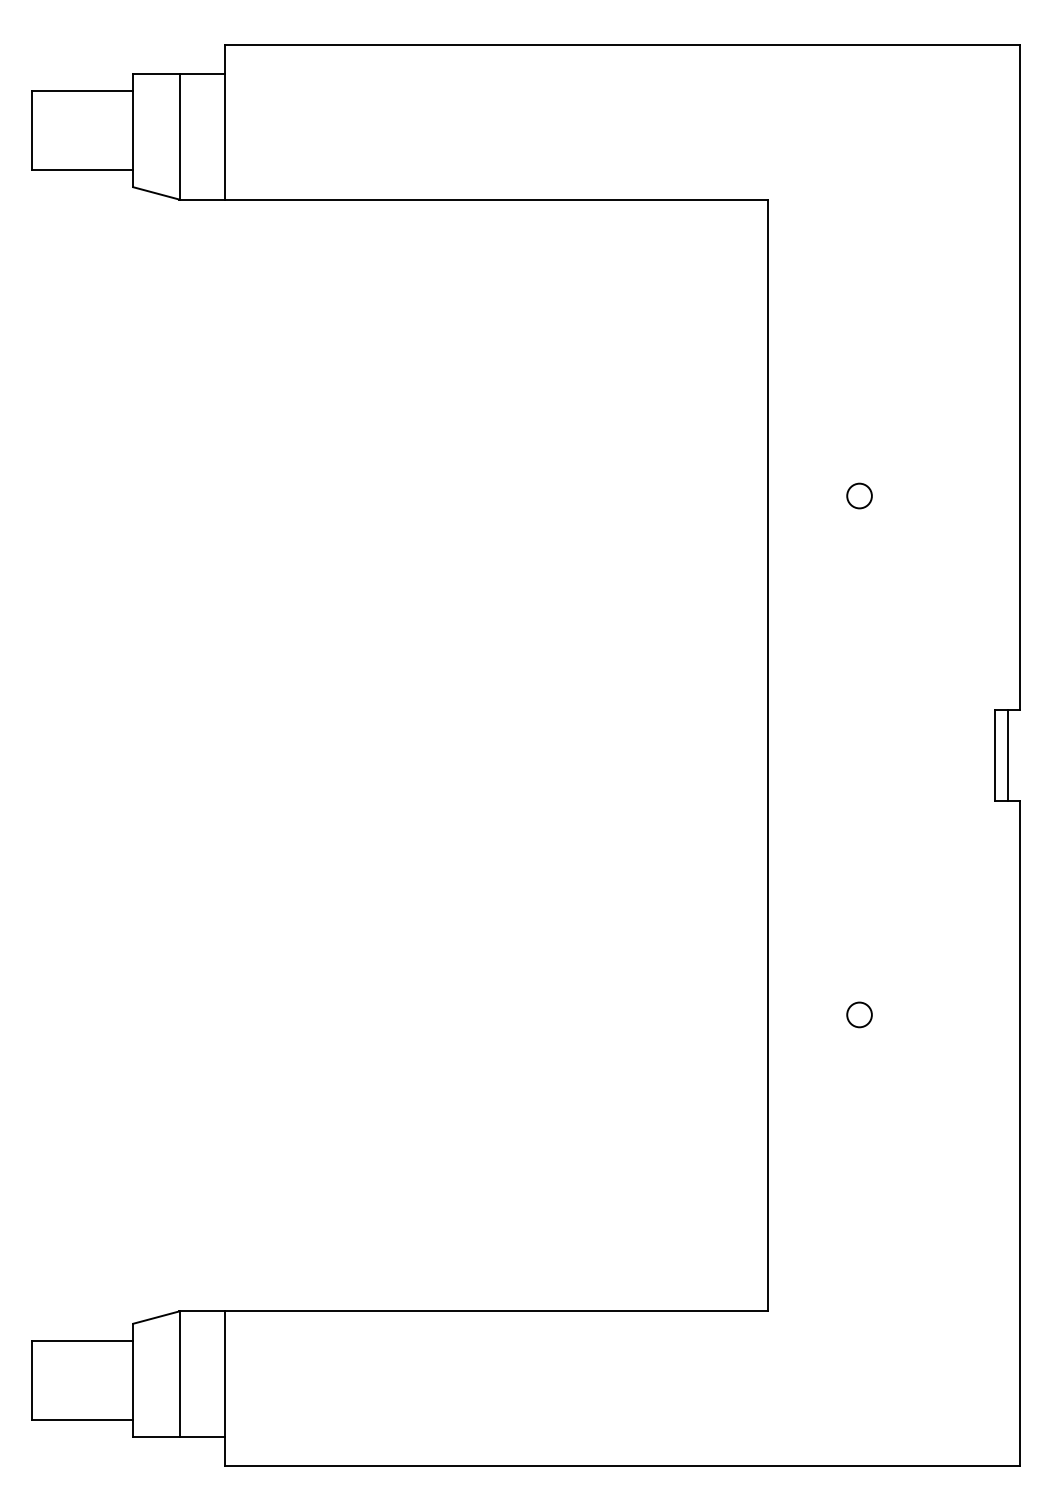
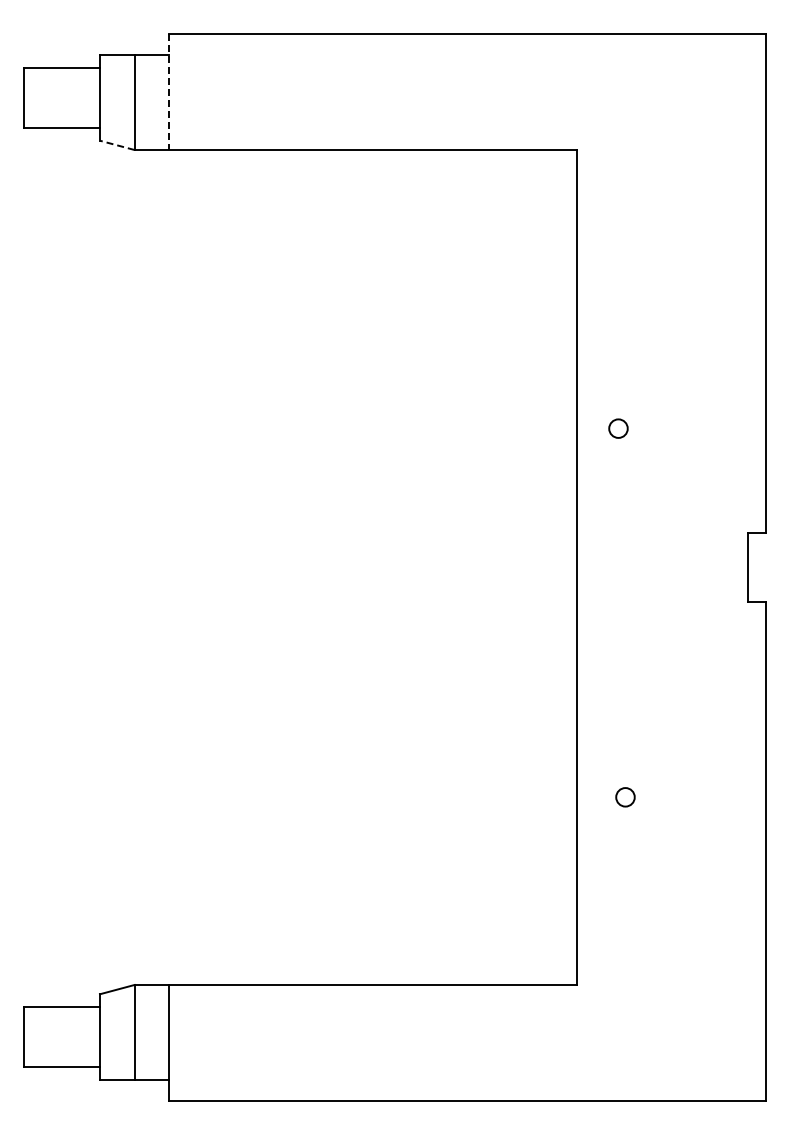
line: (224, 122) -> (168, 92), solid -> dashed
line: (156, 193) -> (117, 145), solid -> dashed
circle: (859, 495) -> (618, 428), moved
line: (1007, 755) -> (756, 567), removed
circle: (859, 1015) -> (625, 797), moved

